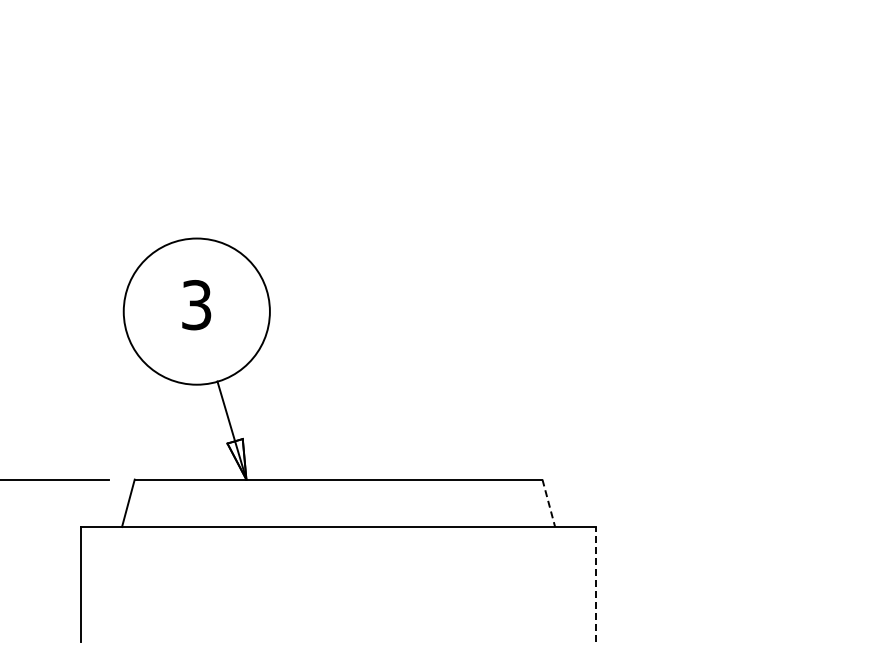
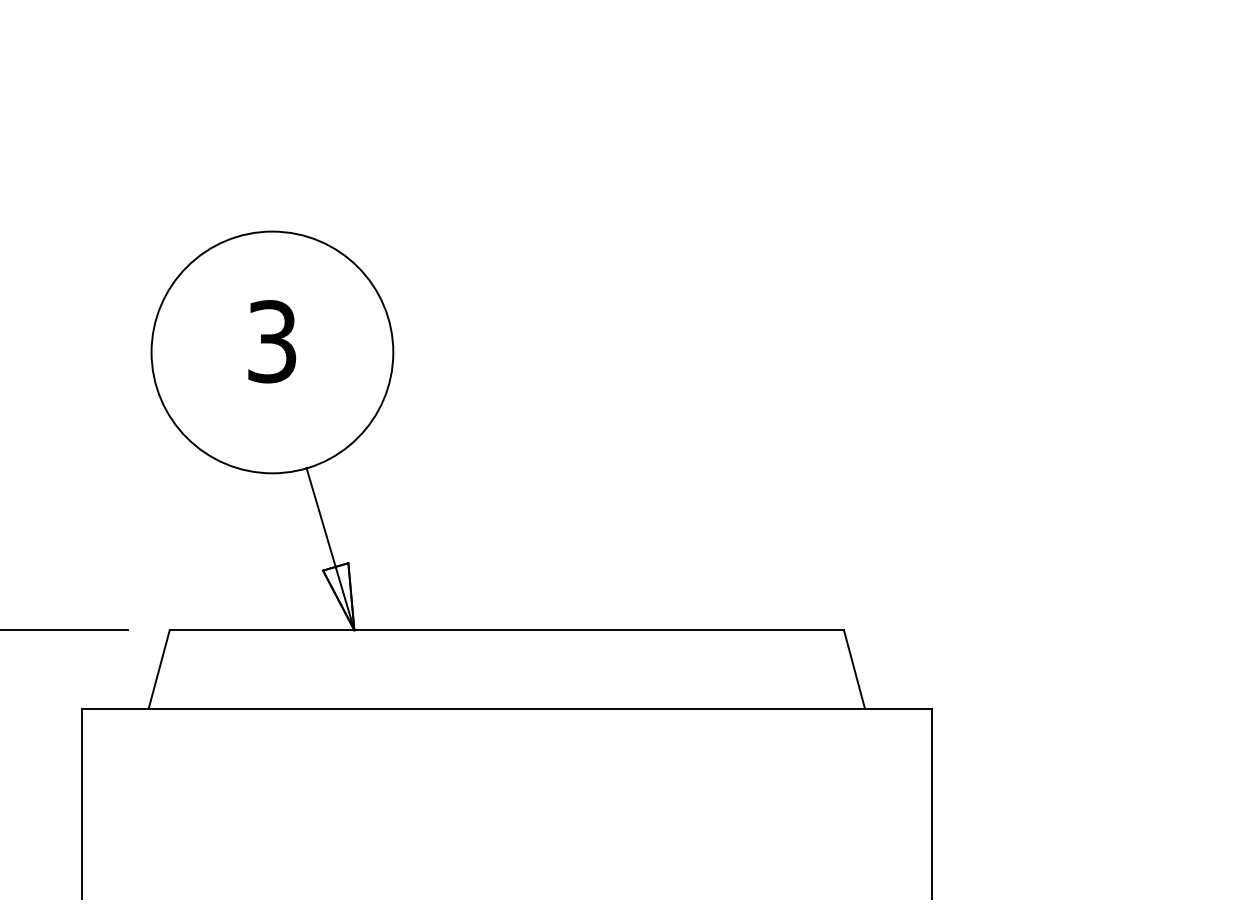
line: (548, 503) -> (853, 669), dashed -> solid
line: (595, 584) -> (931, 803), dashed -> solid

